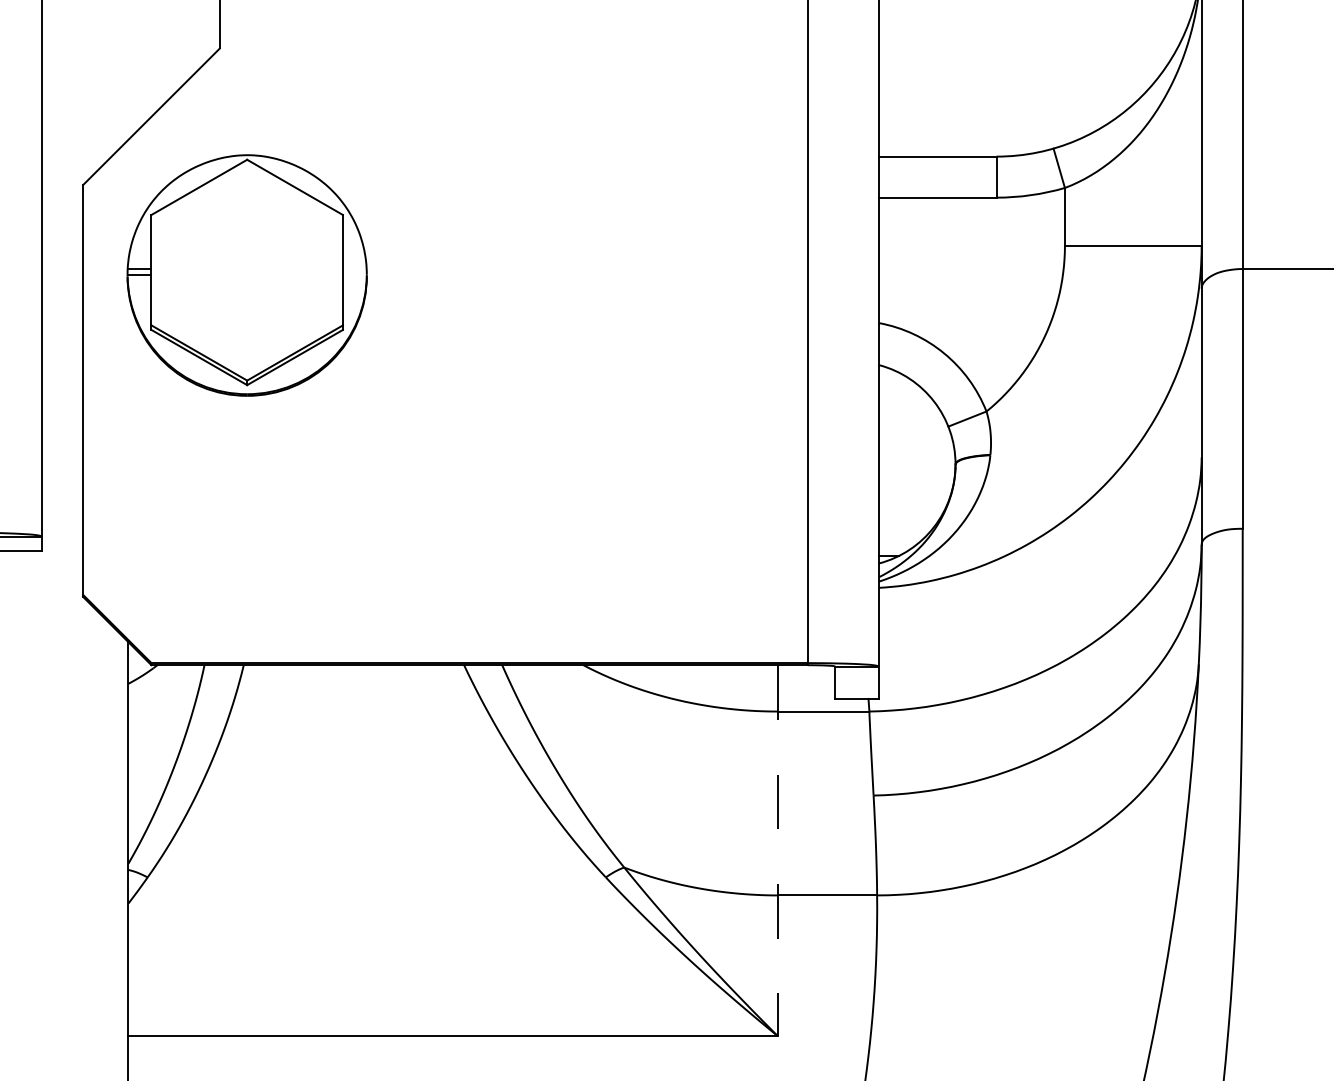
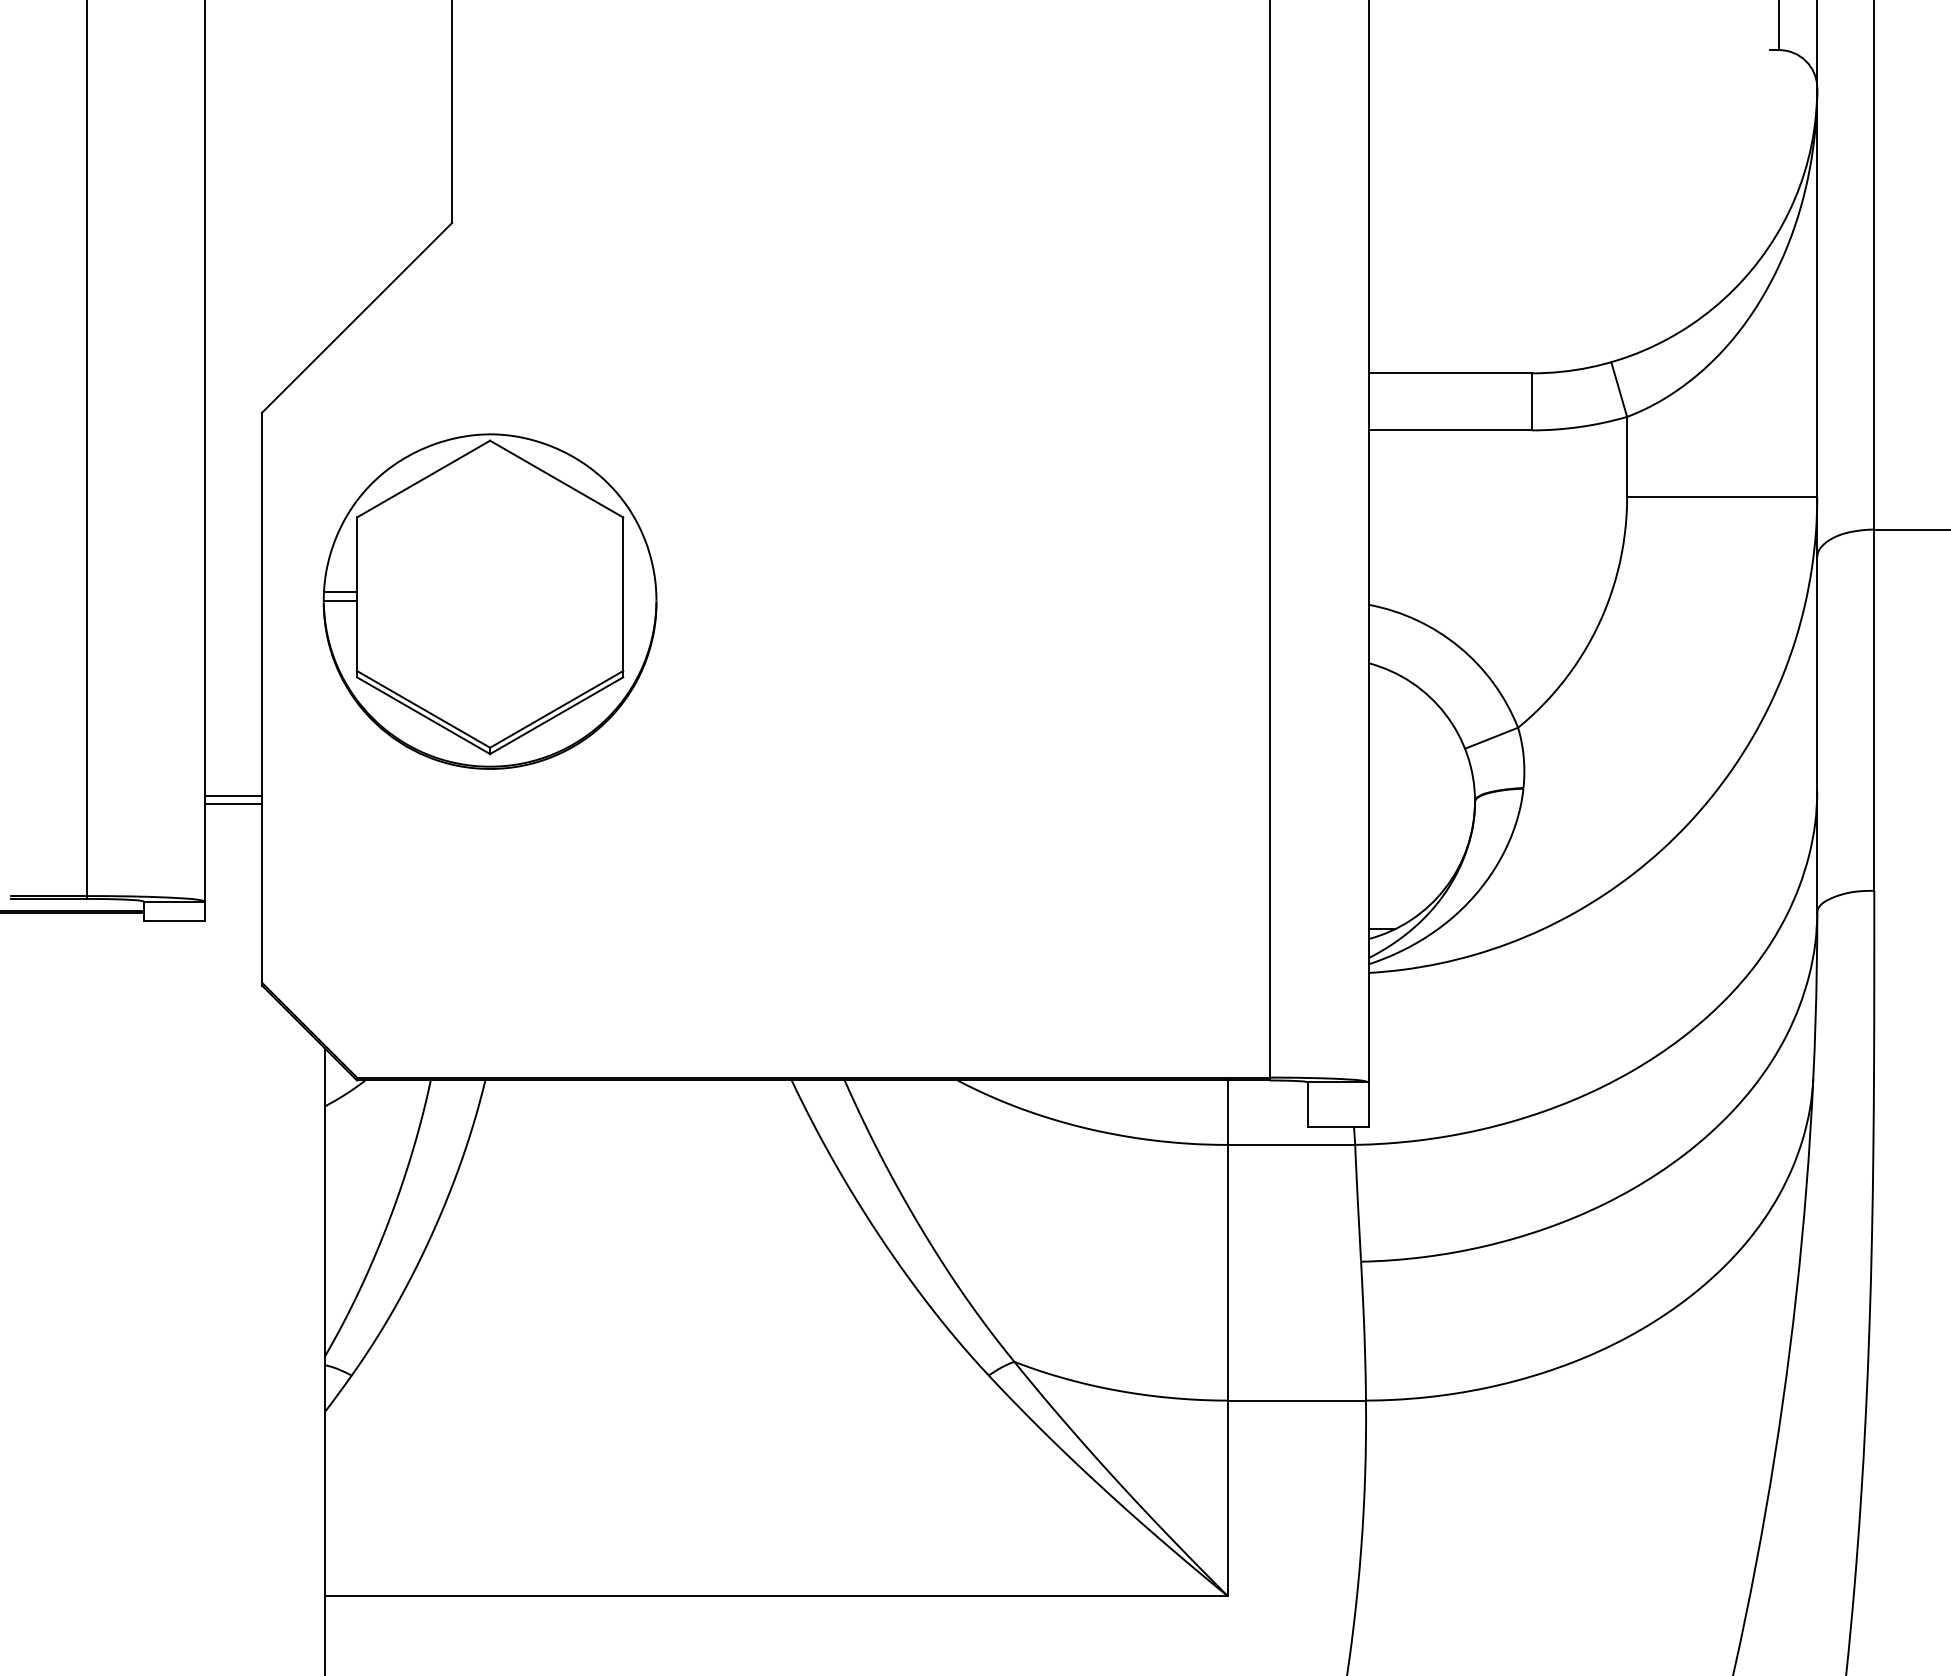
part: (246, 275) -> (489, 601), moved
line: (61, 460) -> (232, 795), added
line: (61, 465) -> (232, 803), added
line: (777, 850) -> (1227, 1338), dashed -> solid

